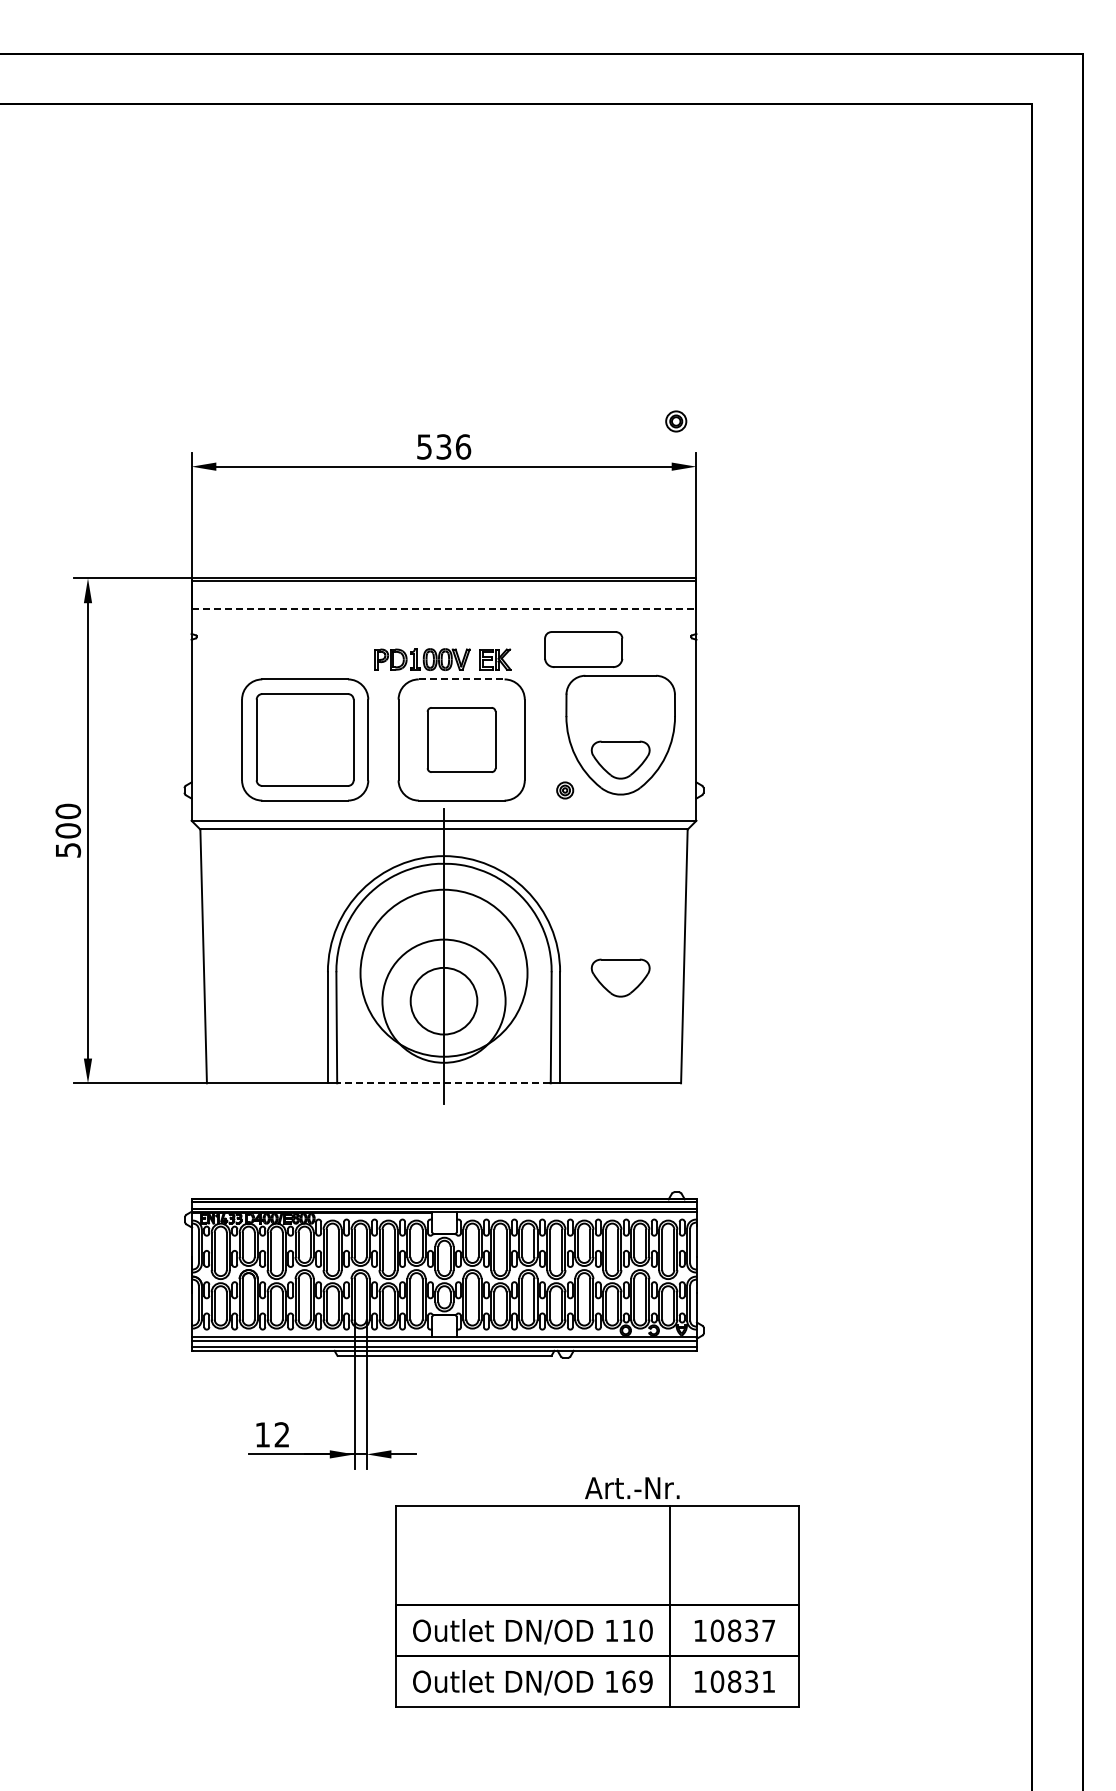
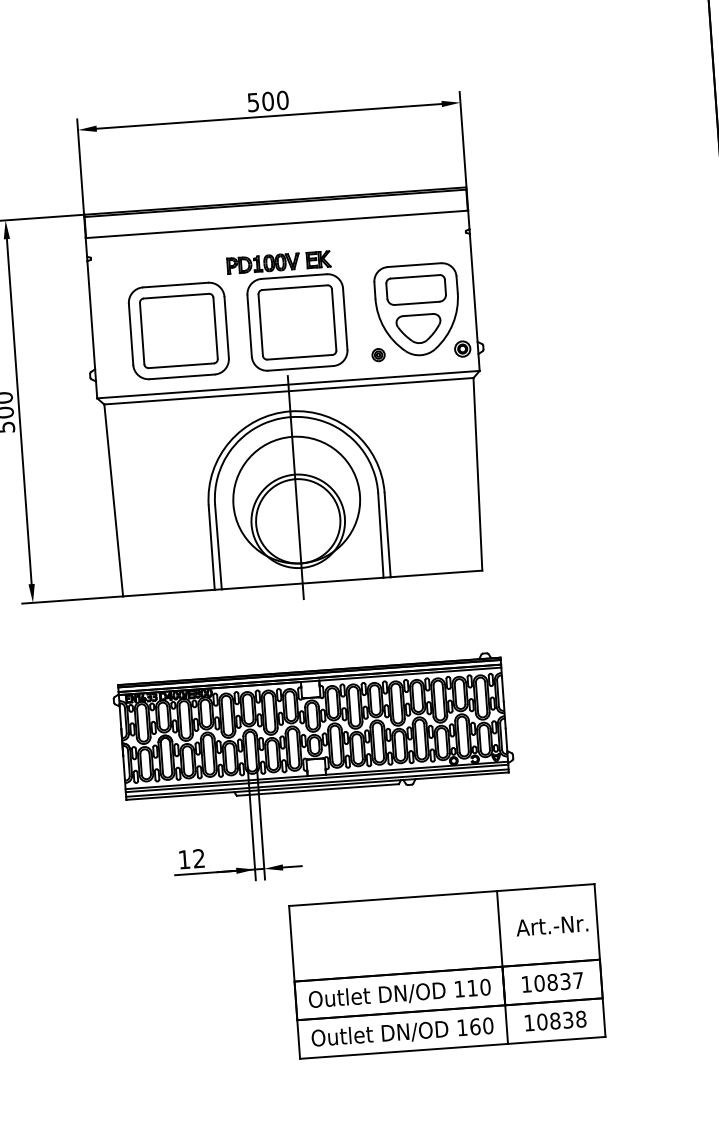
part: (676, 421) -> (462, 349), moved
text: (453, 446) -> (275, 100), 536 -> 500
line: (444, 609) -> (277, 224), dashed -> solid
part: (583, 649) -> (416, 289), moved
line: (461, 679) -> (294, 276), dashed -> solid
part: (461, 739) -> (297, 322), size x1.43
part: (620, 977) -> (430, 493), removed
circle: (443, 1000) -> (297, 520), size x1.67
line: (443, 1083) -> (302, 583), dashed -> solid
text: (632, 1487) -> (552, 925), moved
text: (645, 1681) -> (487, 1025), 169 -> 160
text: (768, 1681) -> (581, 1019), 10831 -> 10838

